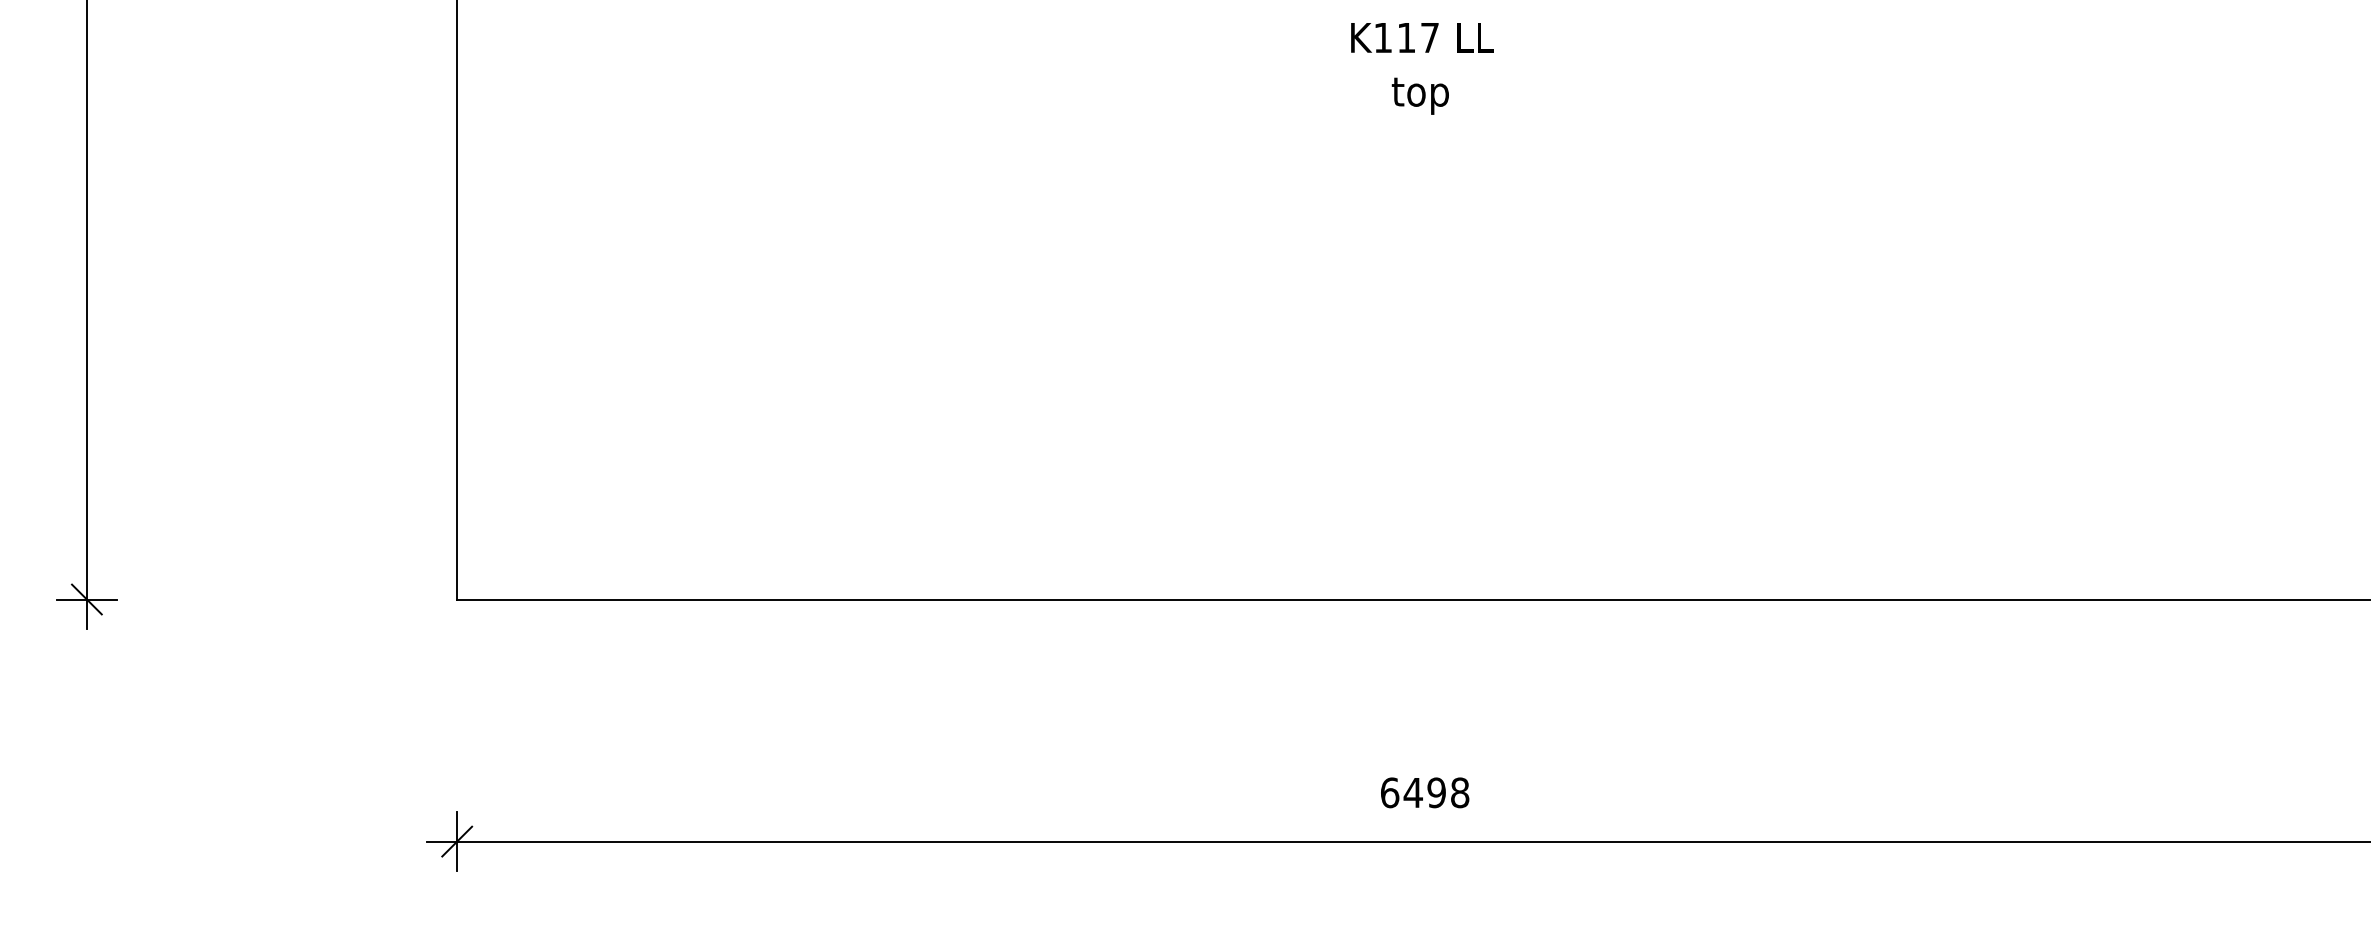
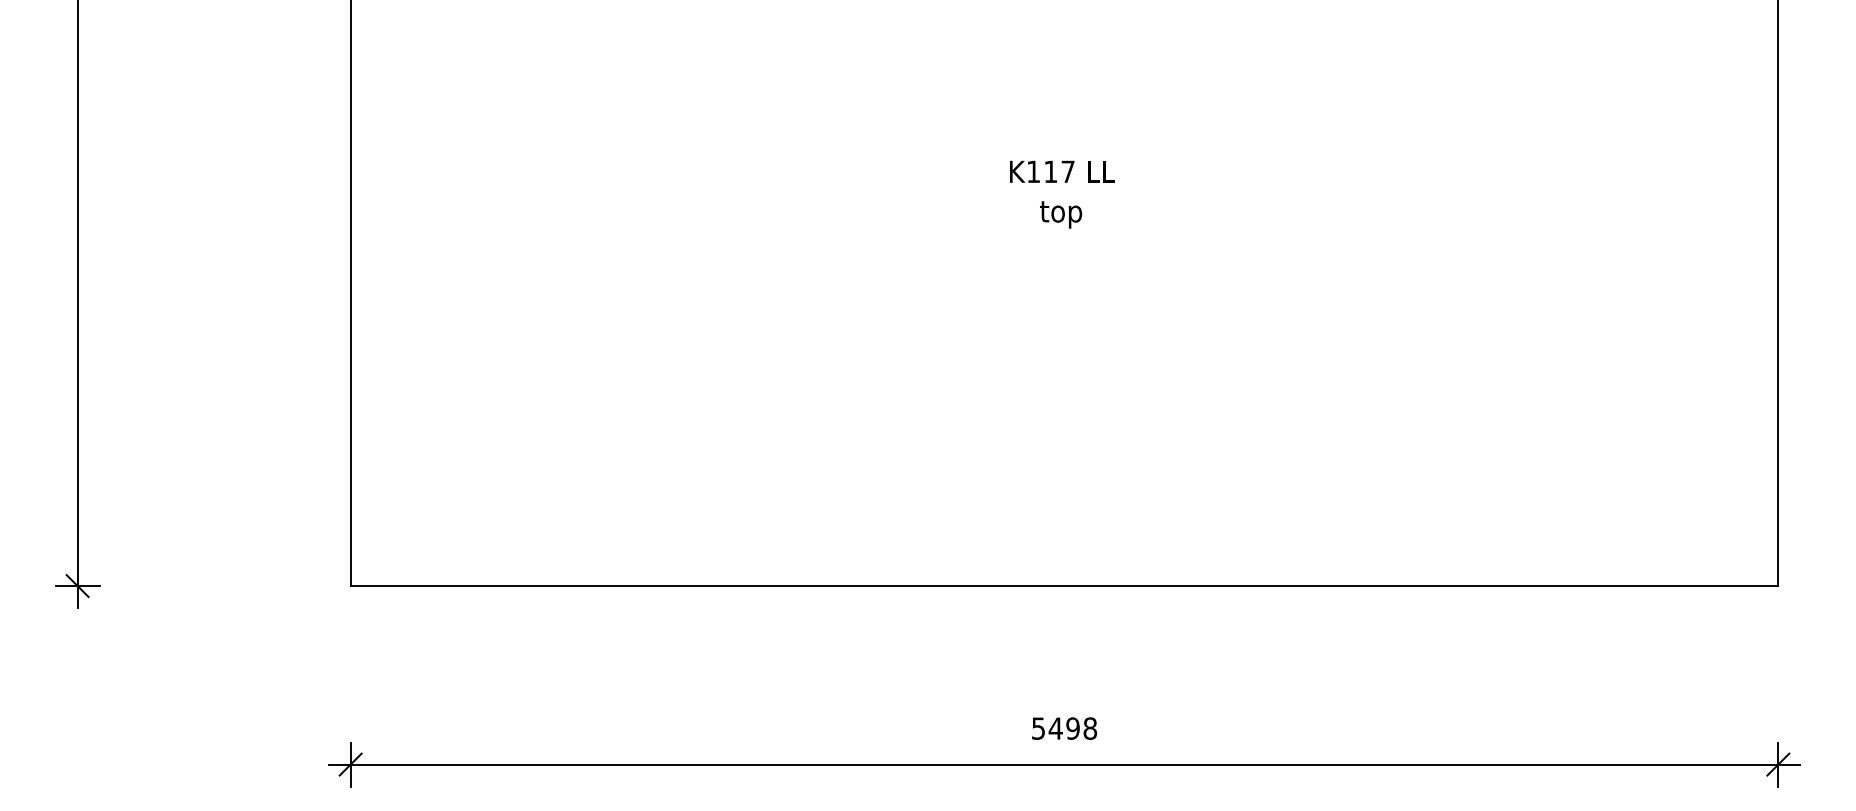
text: (1389, 792) -> (1038, 728), 6498 -> 5498

